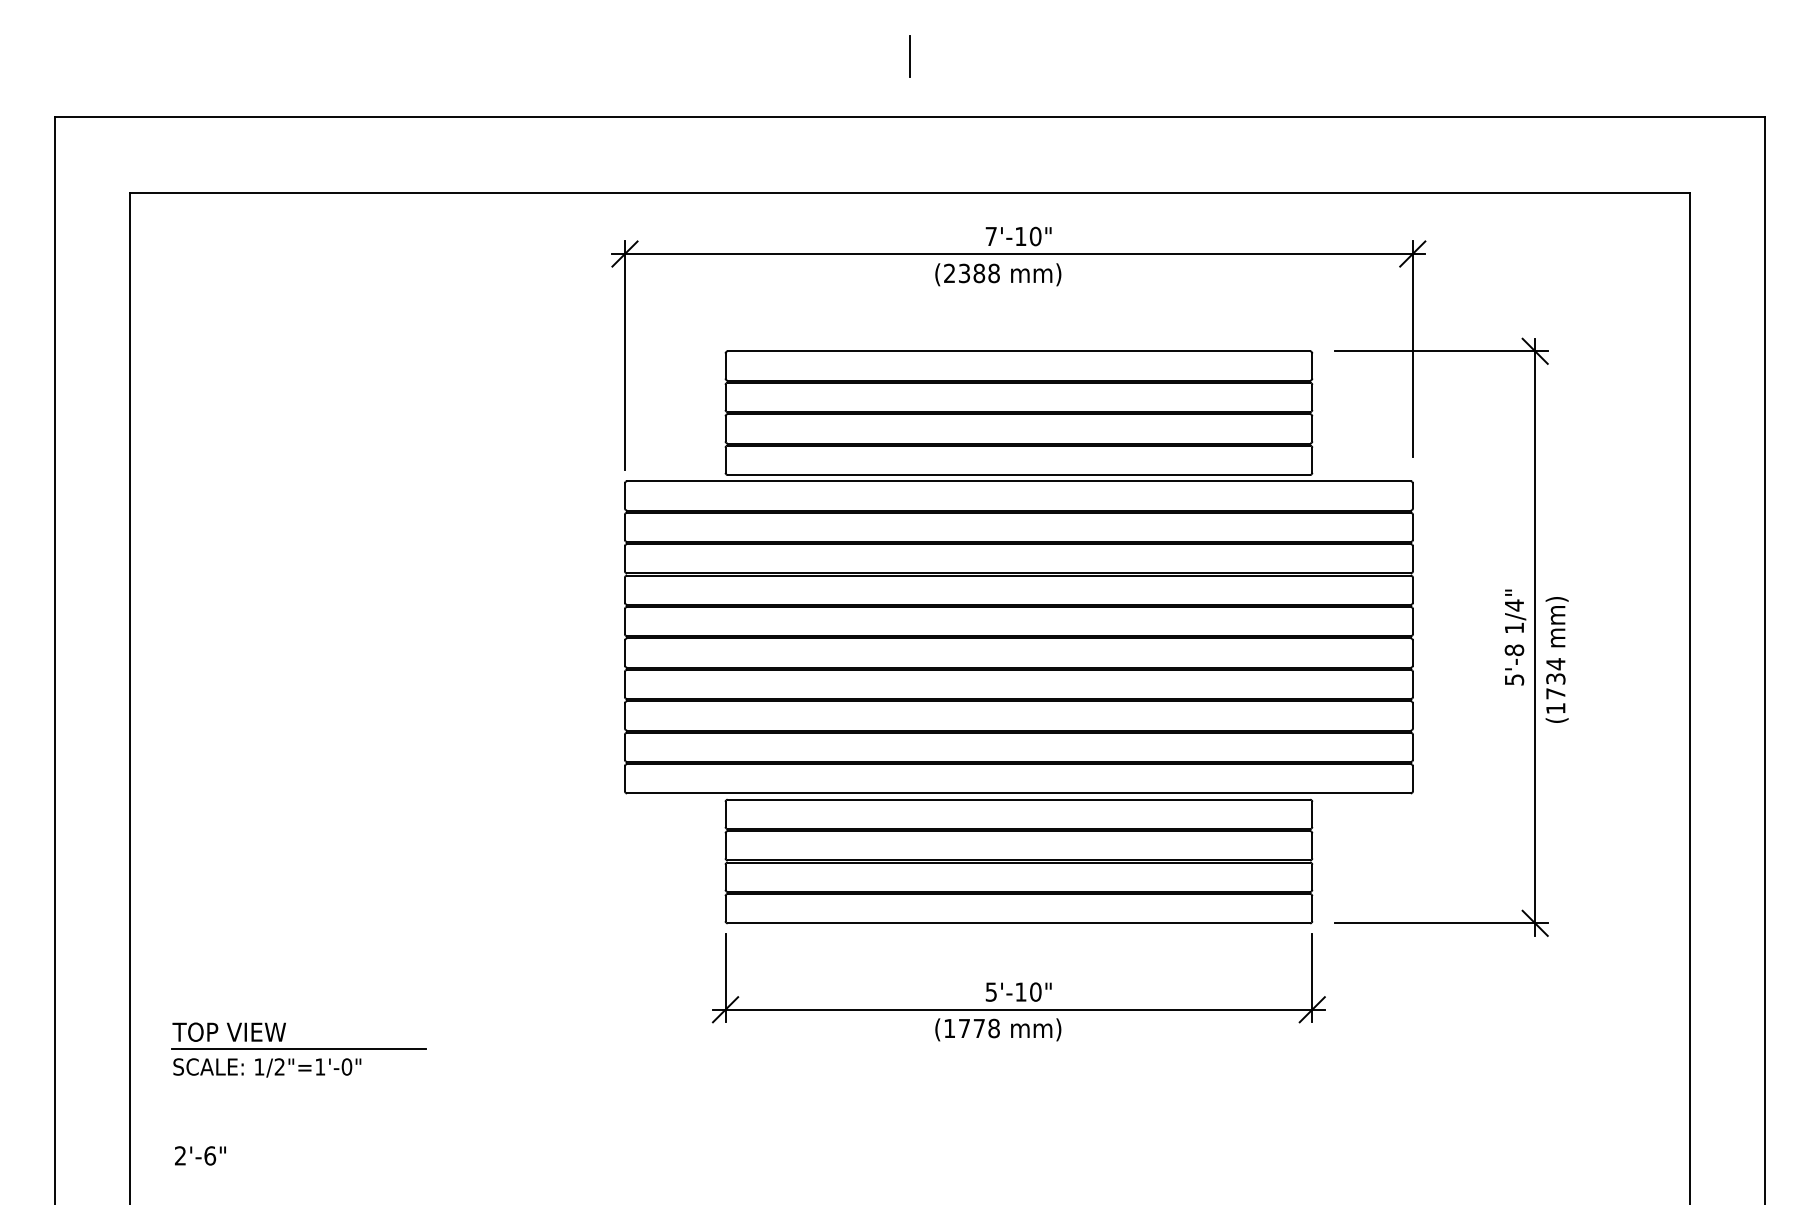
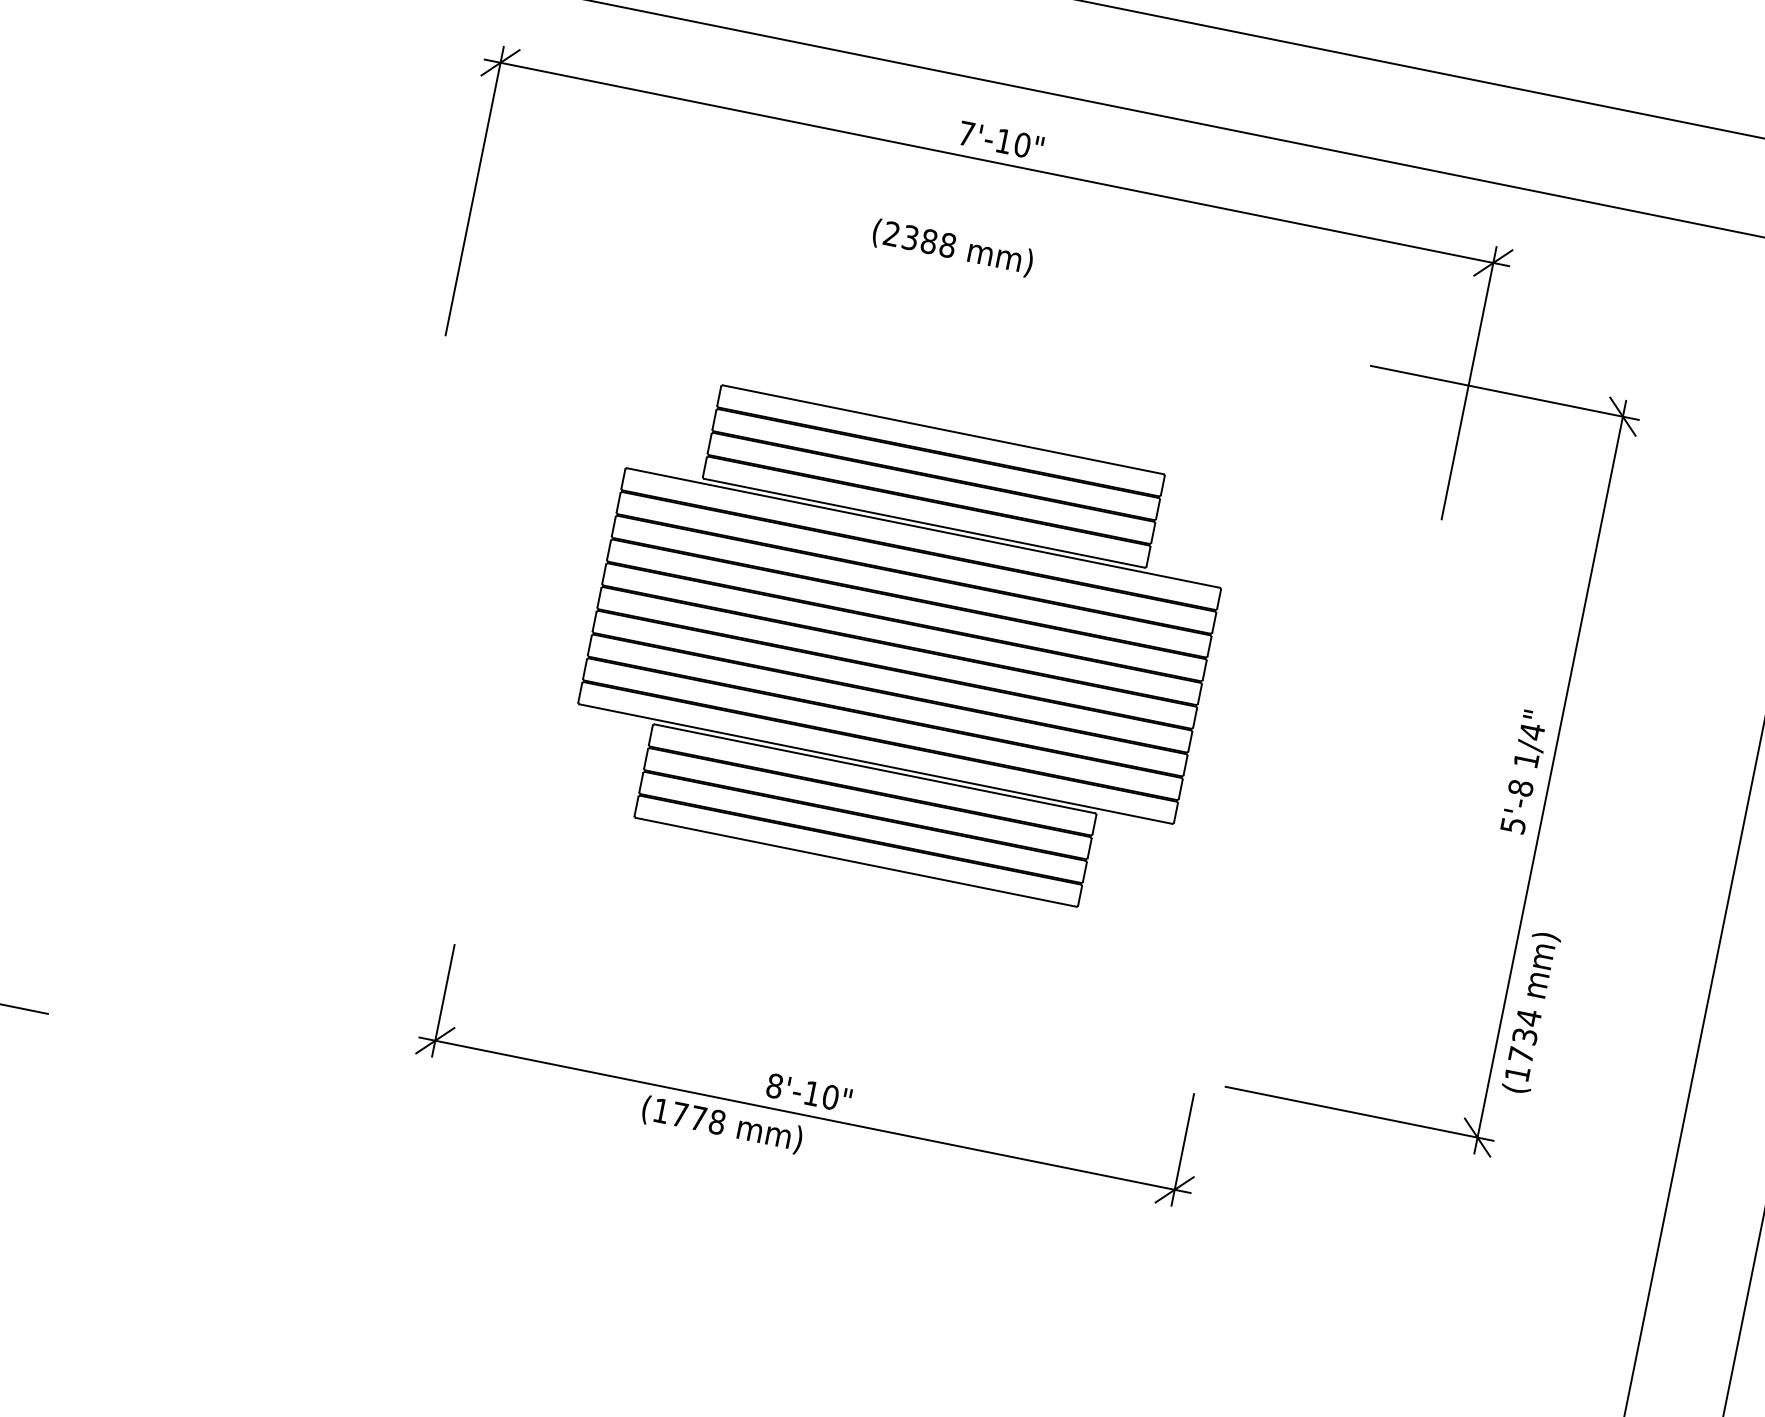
text: (998, 274) -> (953, 247), moved
part: (1018, 637) -> (899, 646), size x0.6
text: (1556, 659) -> (1530, 1012), moved
text: (991, 991) -> (775, 1085), 5'-10" -> 8'-10"
text: (998, 1029) -> (722, 1124), moved

